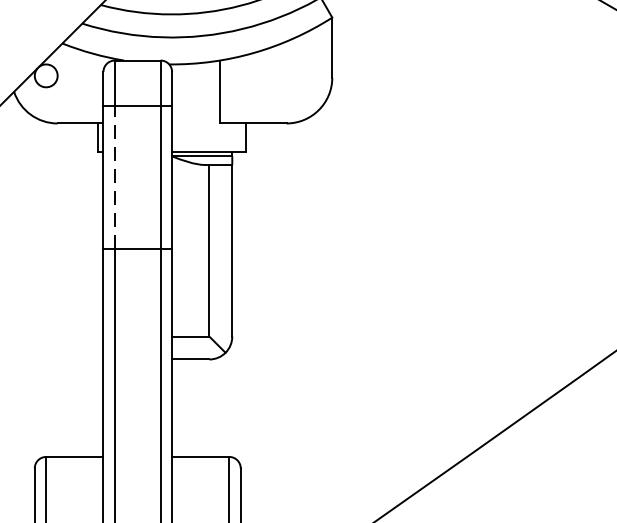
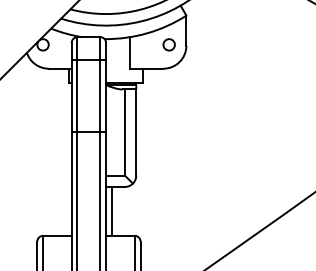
circle: (296, 75) -> (168, 44), added
line: (114, 176) -> (77, 95), dashed -> solid
line: (182, 406) -> (111, 210), added

